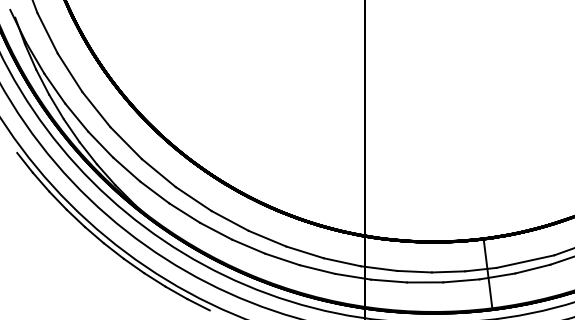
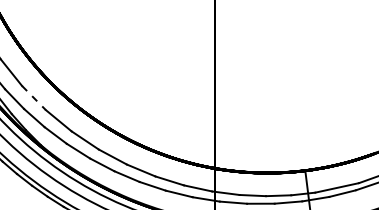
line: (126, 143) -> (34, 98), solid -> dashed

